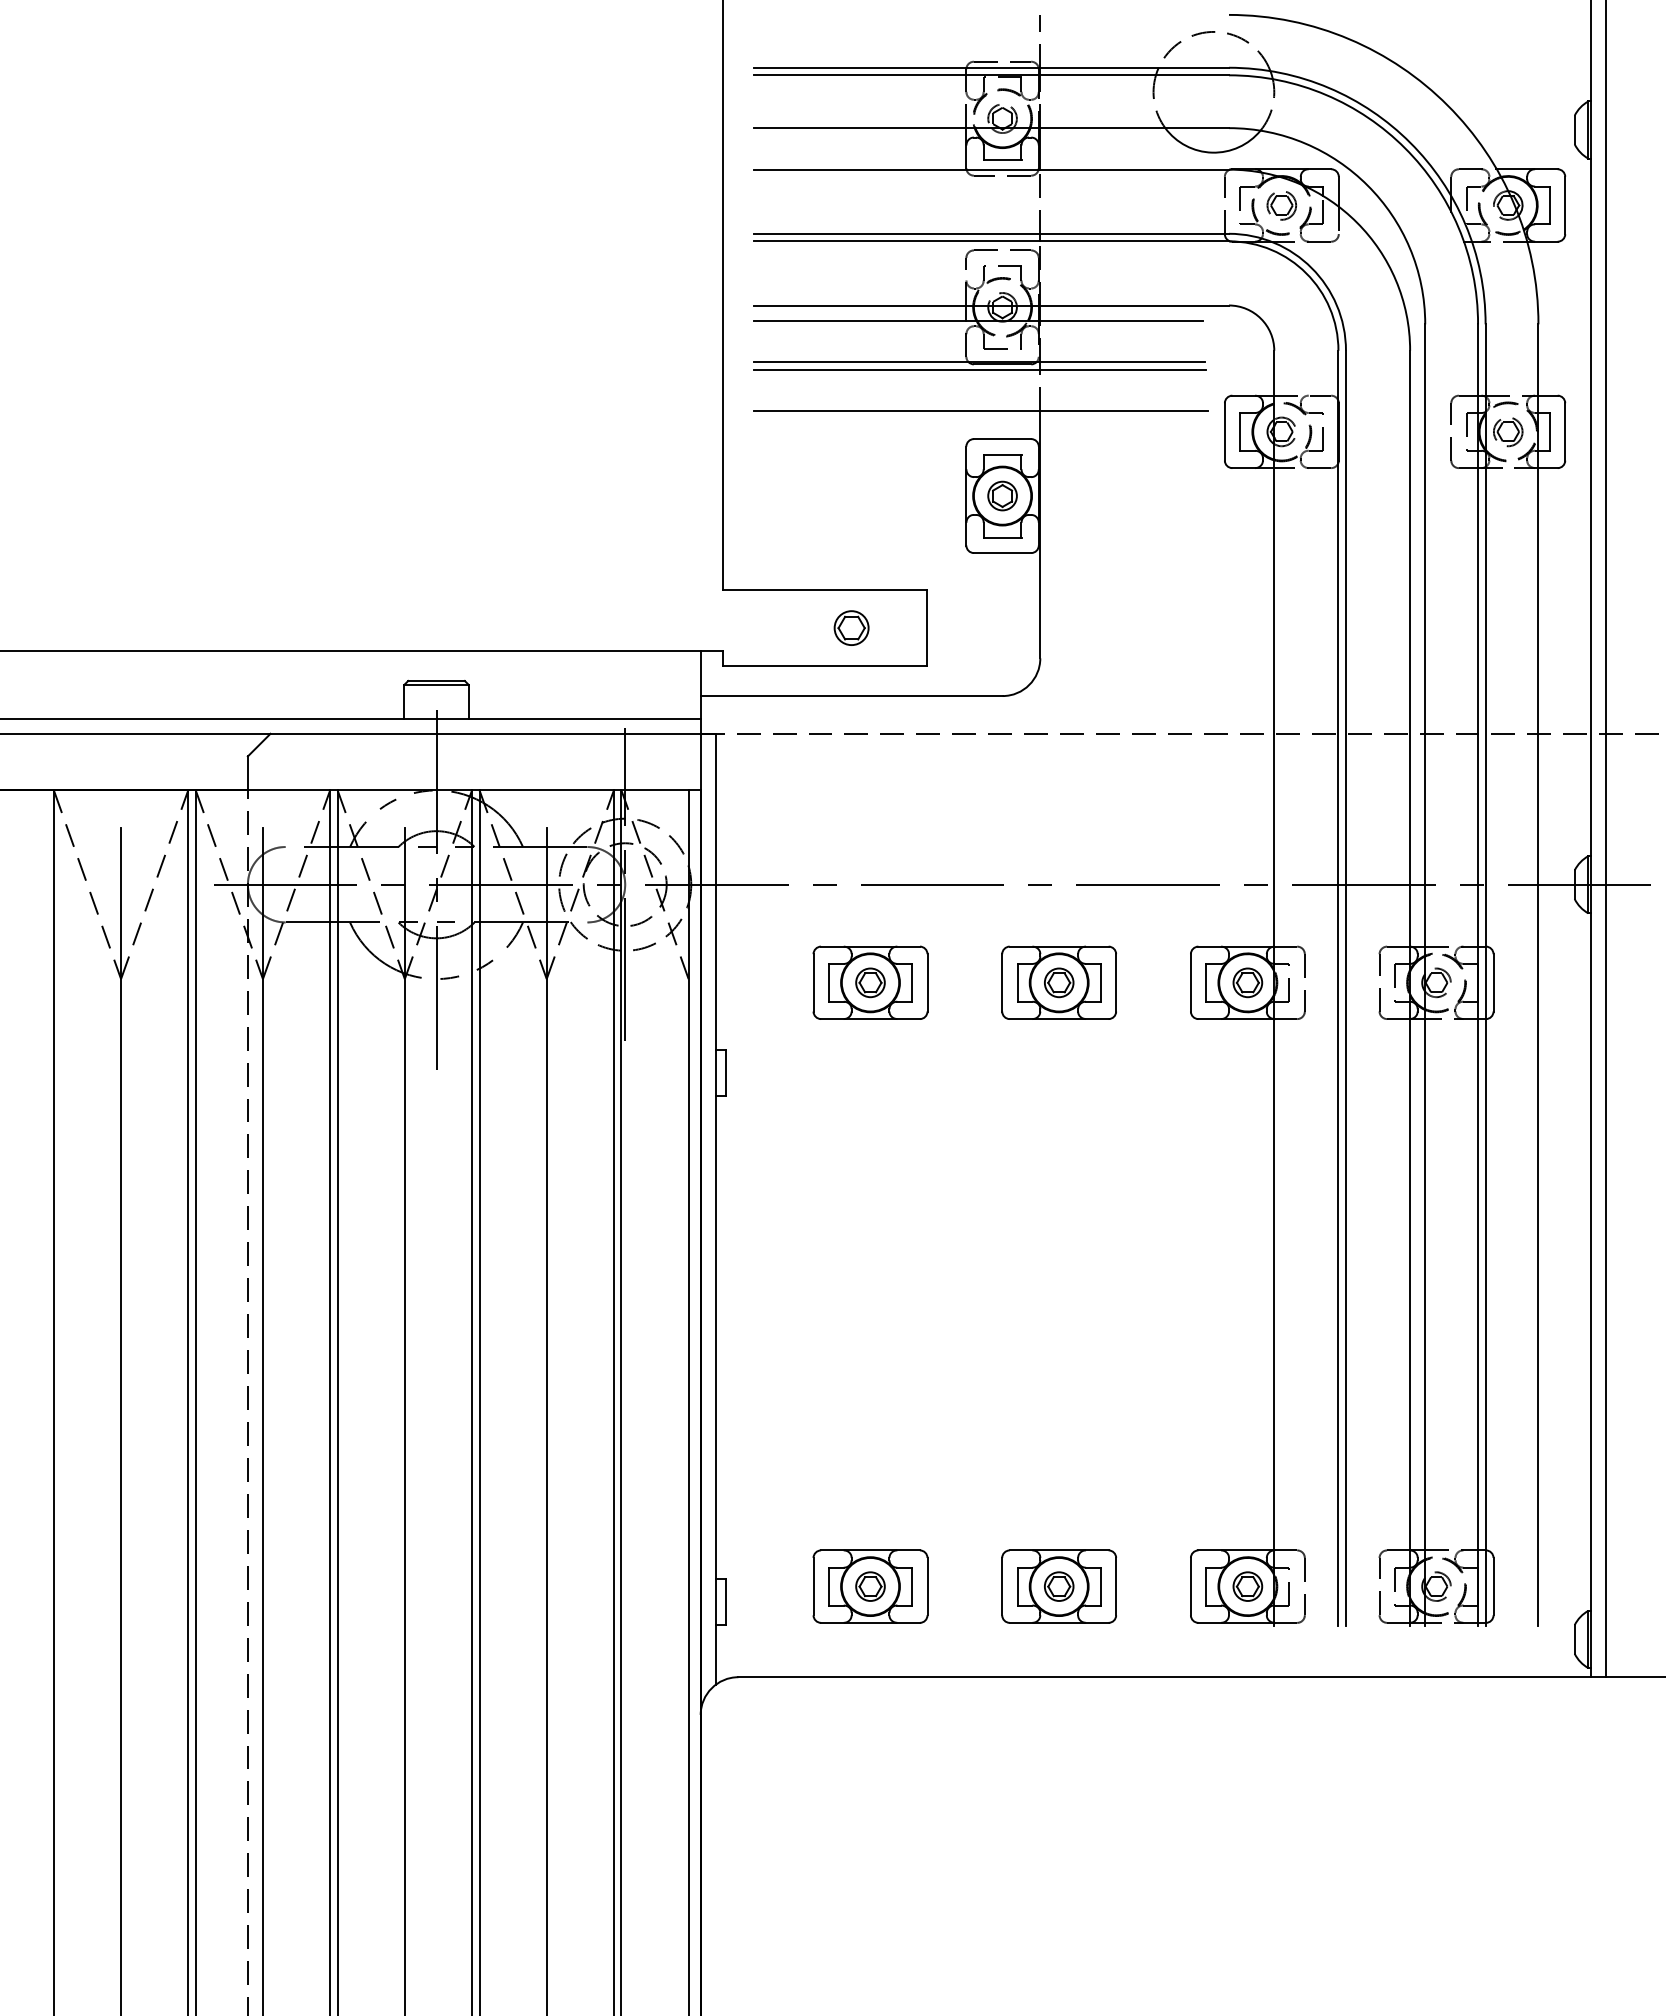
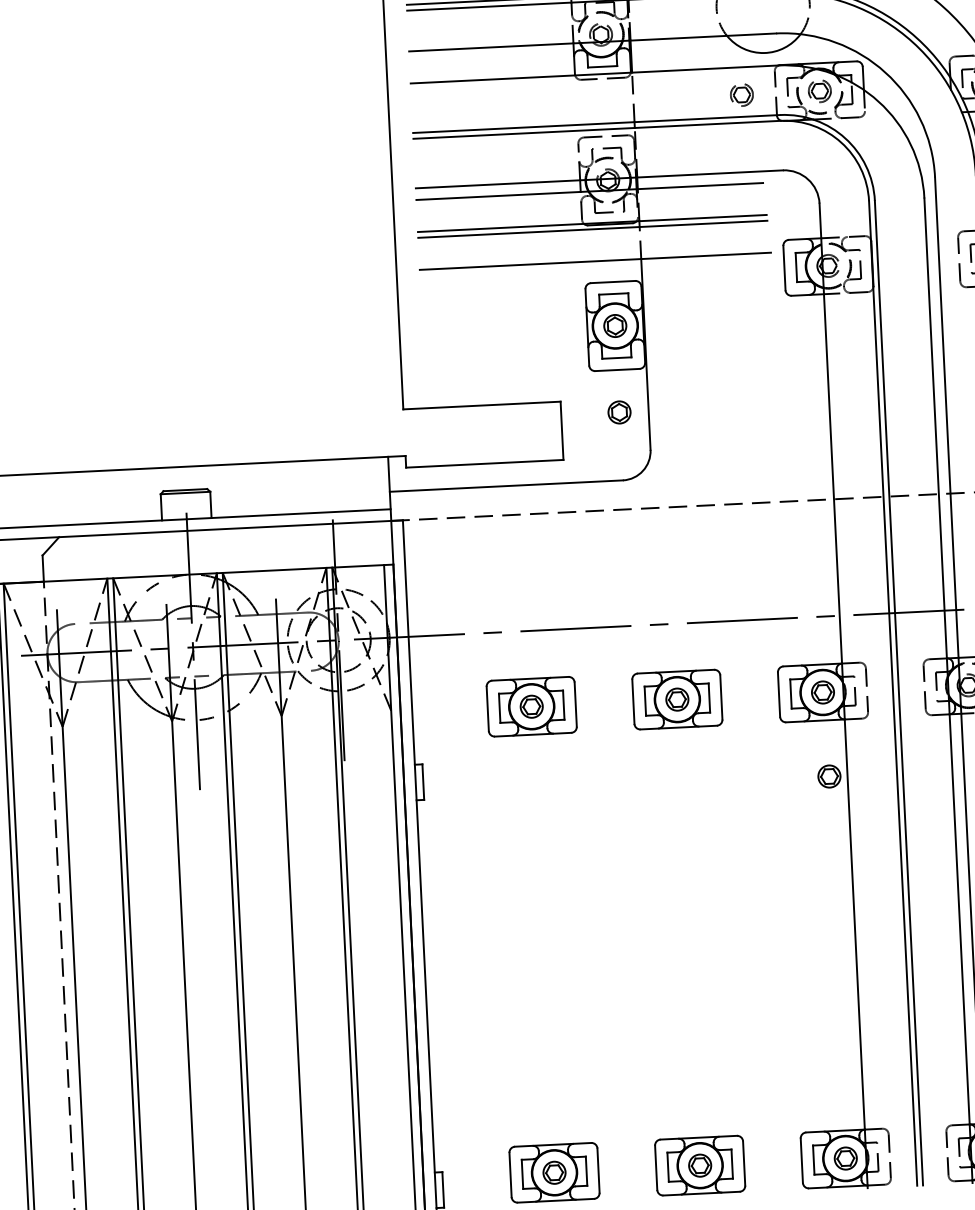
part: (1180, 205) -> (741, 95), added
part: (1002, 607) -> (619, 412), added
part: (851, 627) -> (503, 433), removed
part: (1250, 1091) -> (829, 776), added

